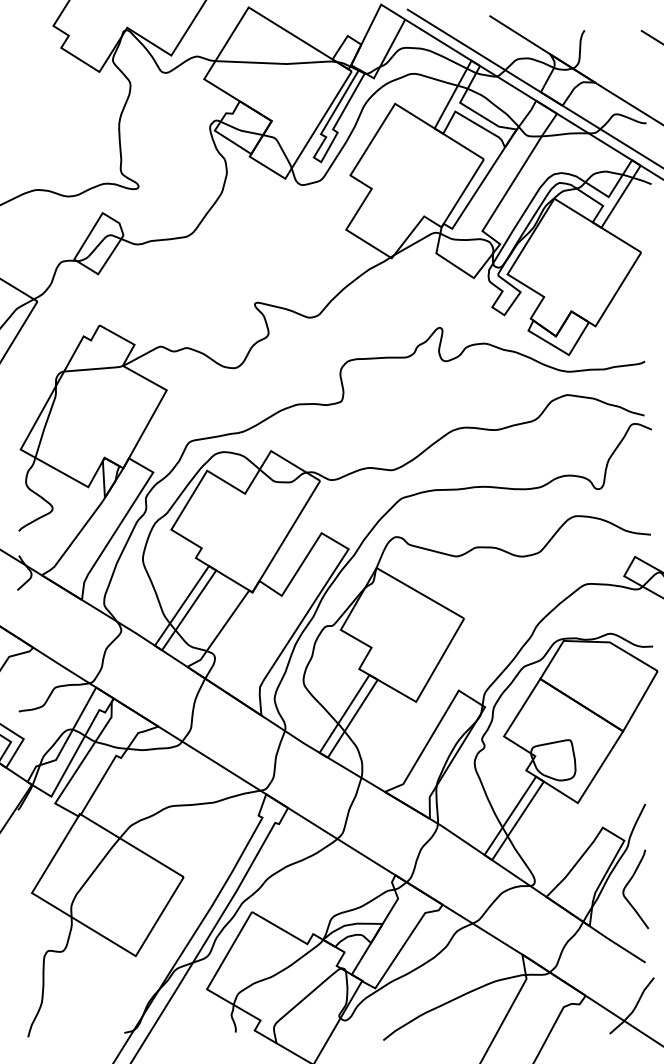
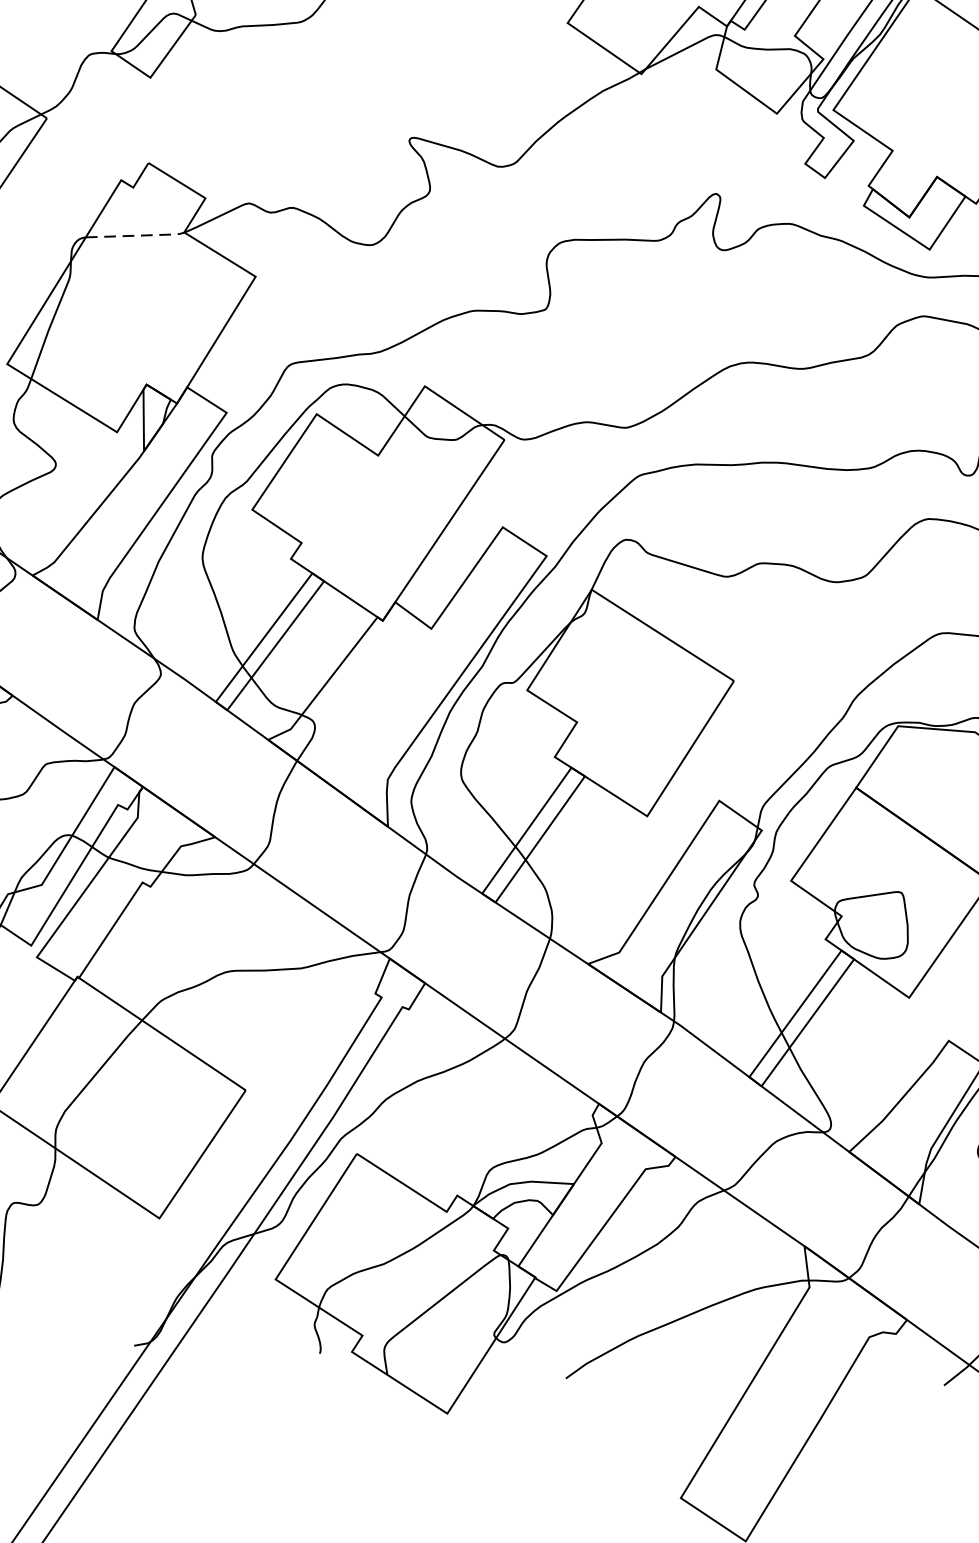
line: (94, 369) -> (136, 236), solid -> dashed

